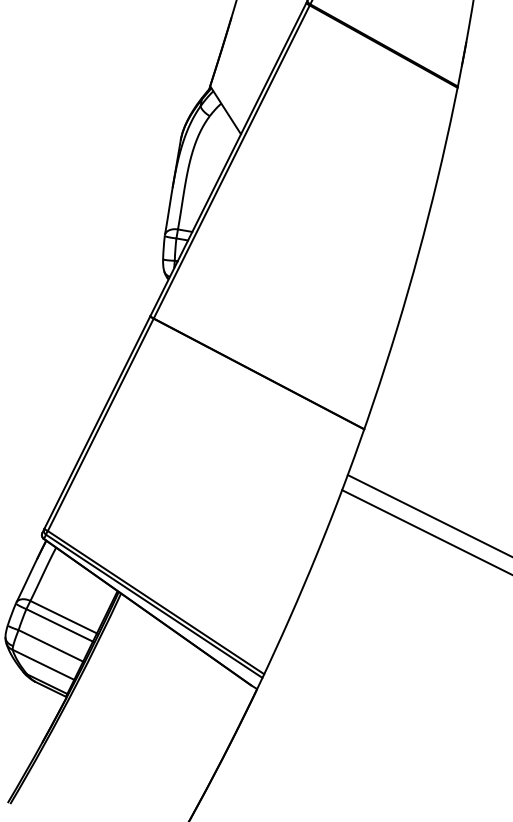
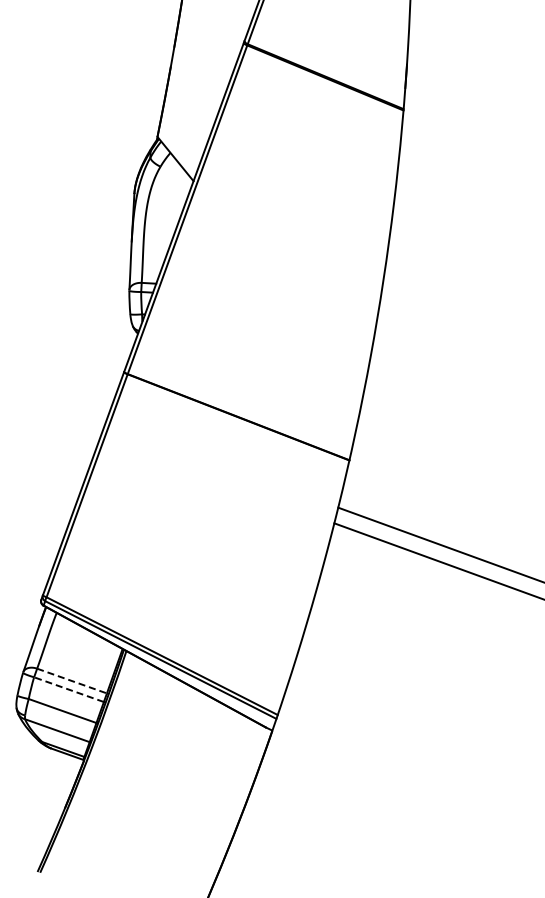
line: (64, 617) -> (72, 681), solid -> dashed
line: (59, 625) -> (68, 689), solid -> dashed

